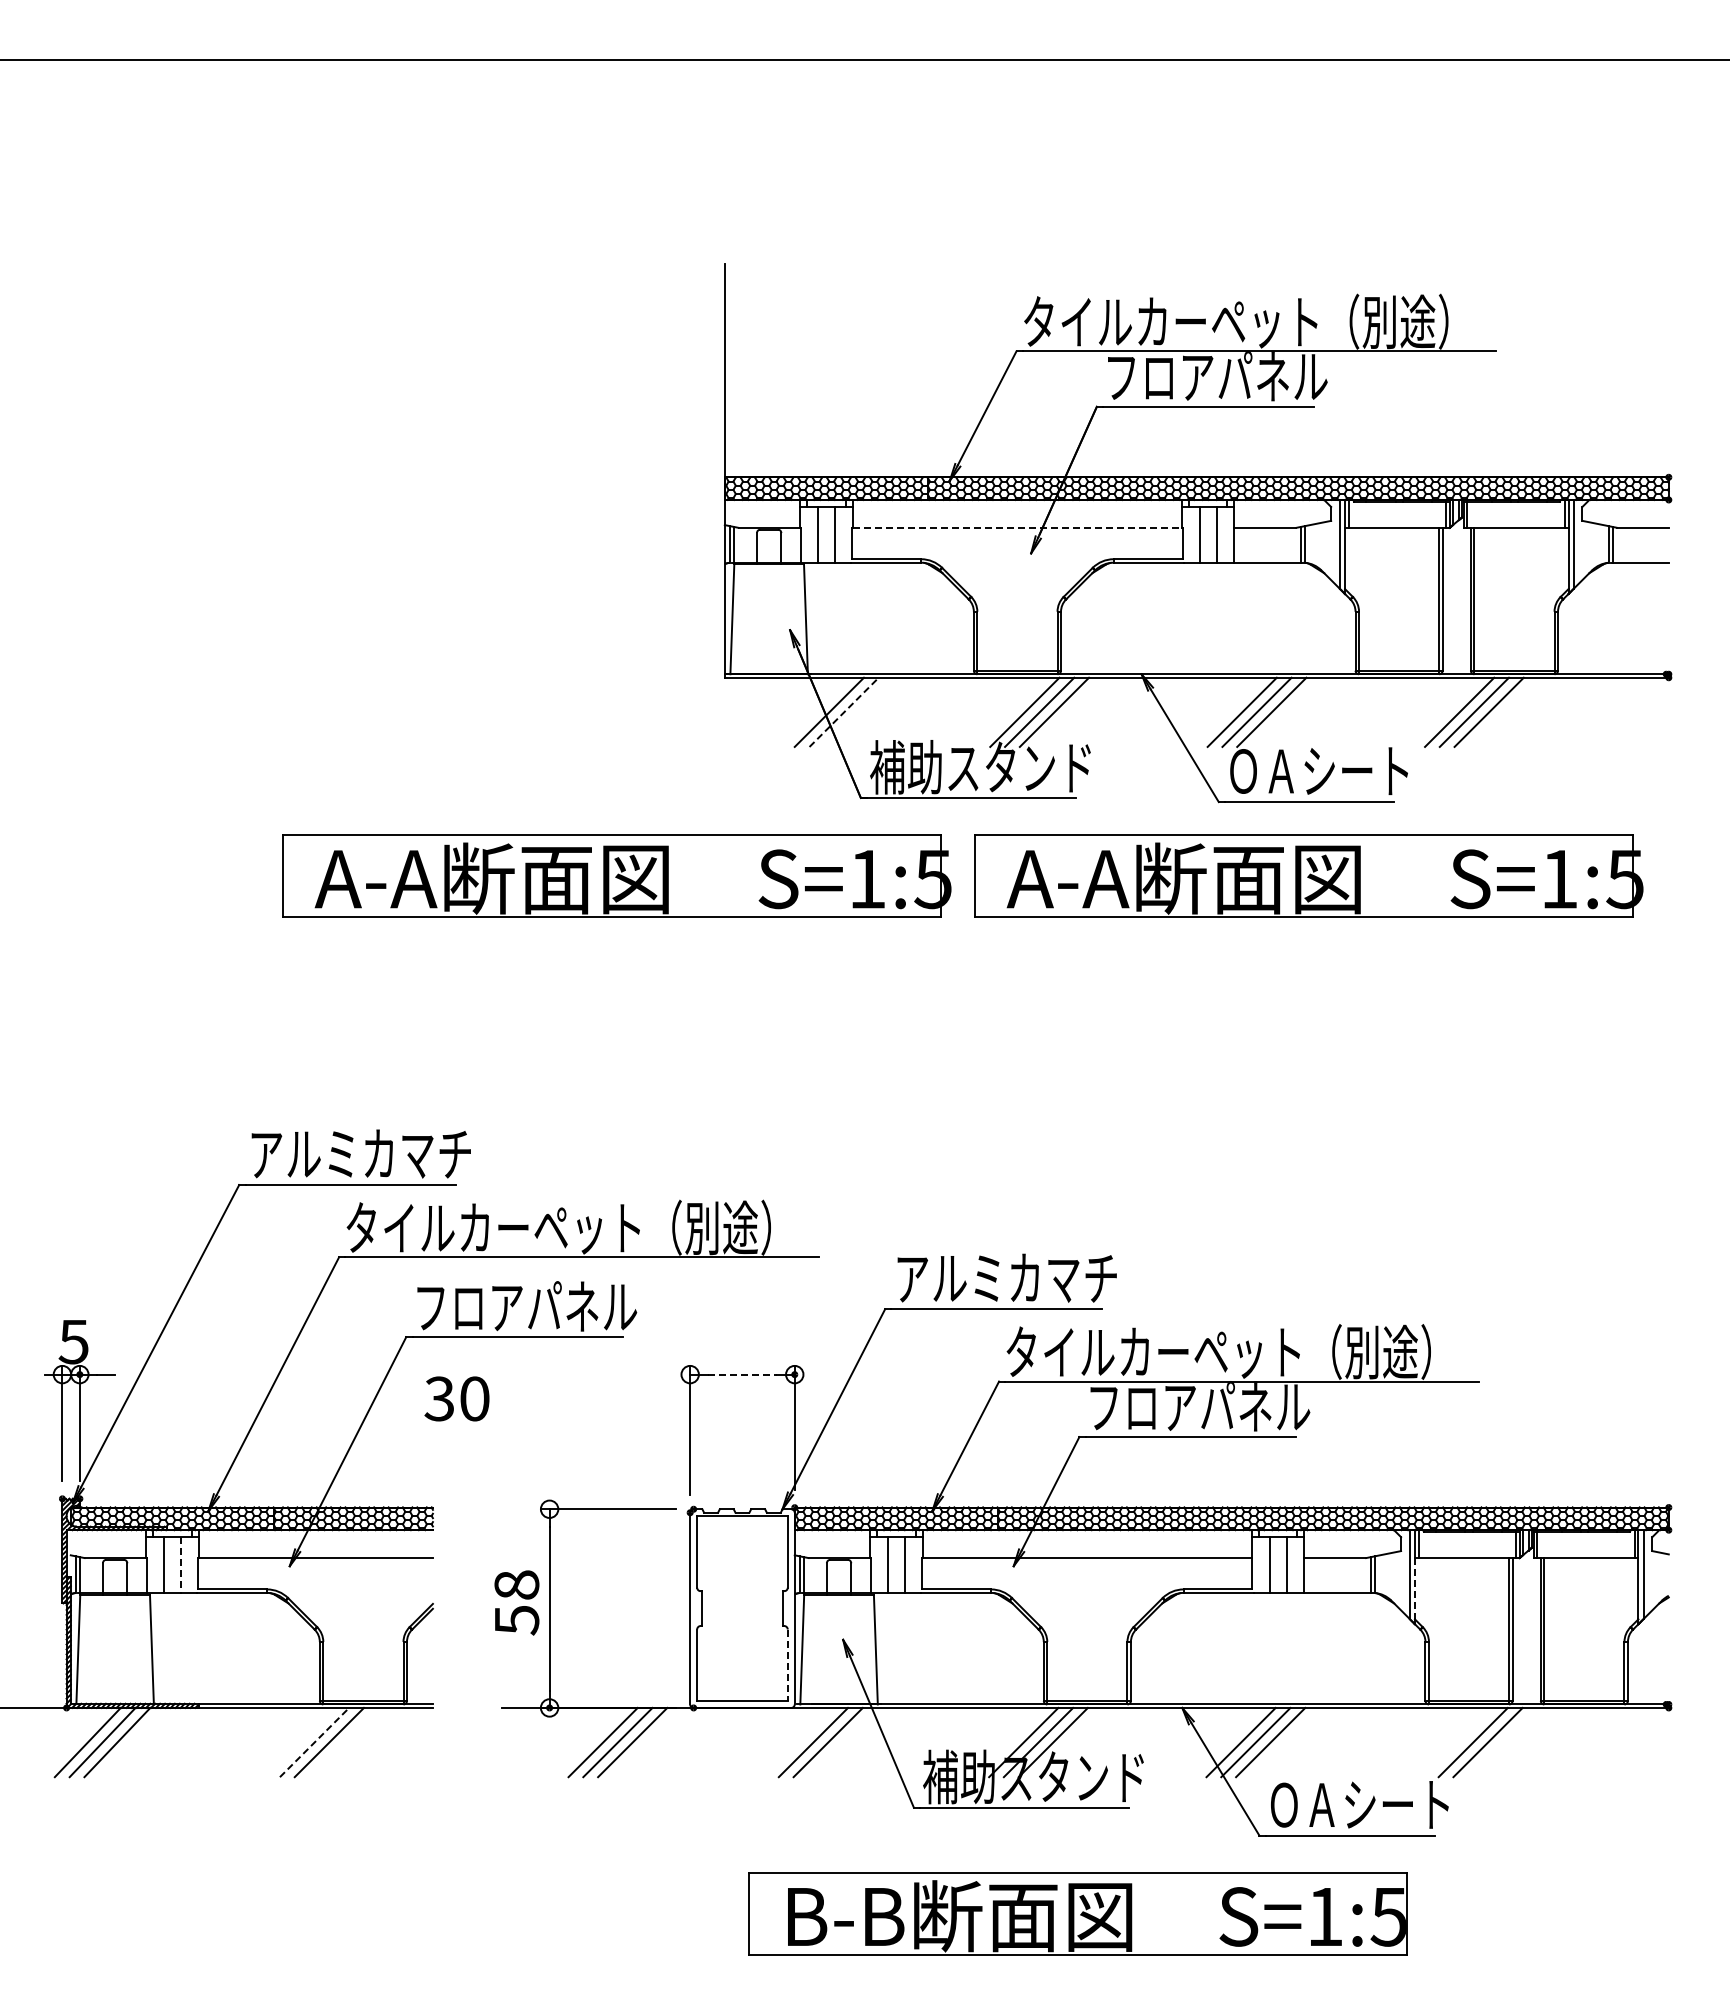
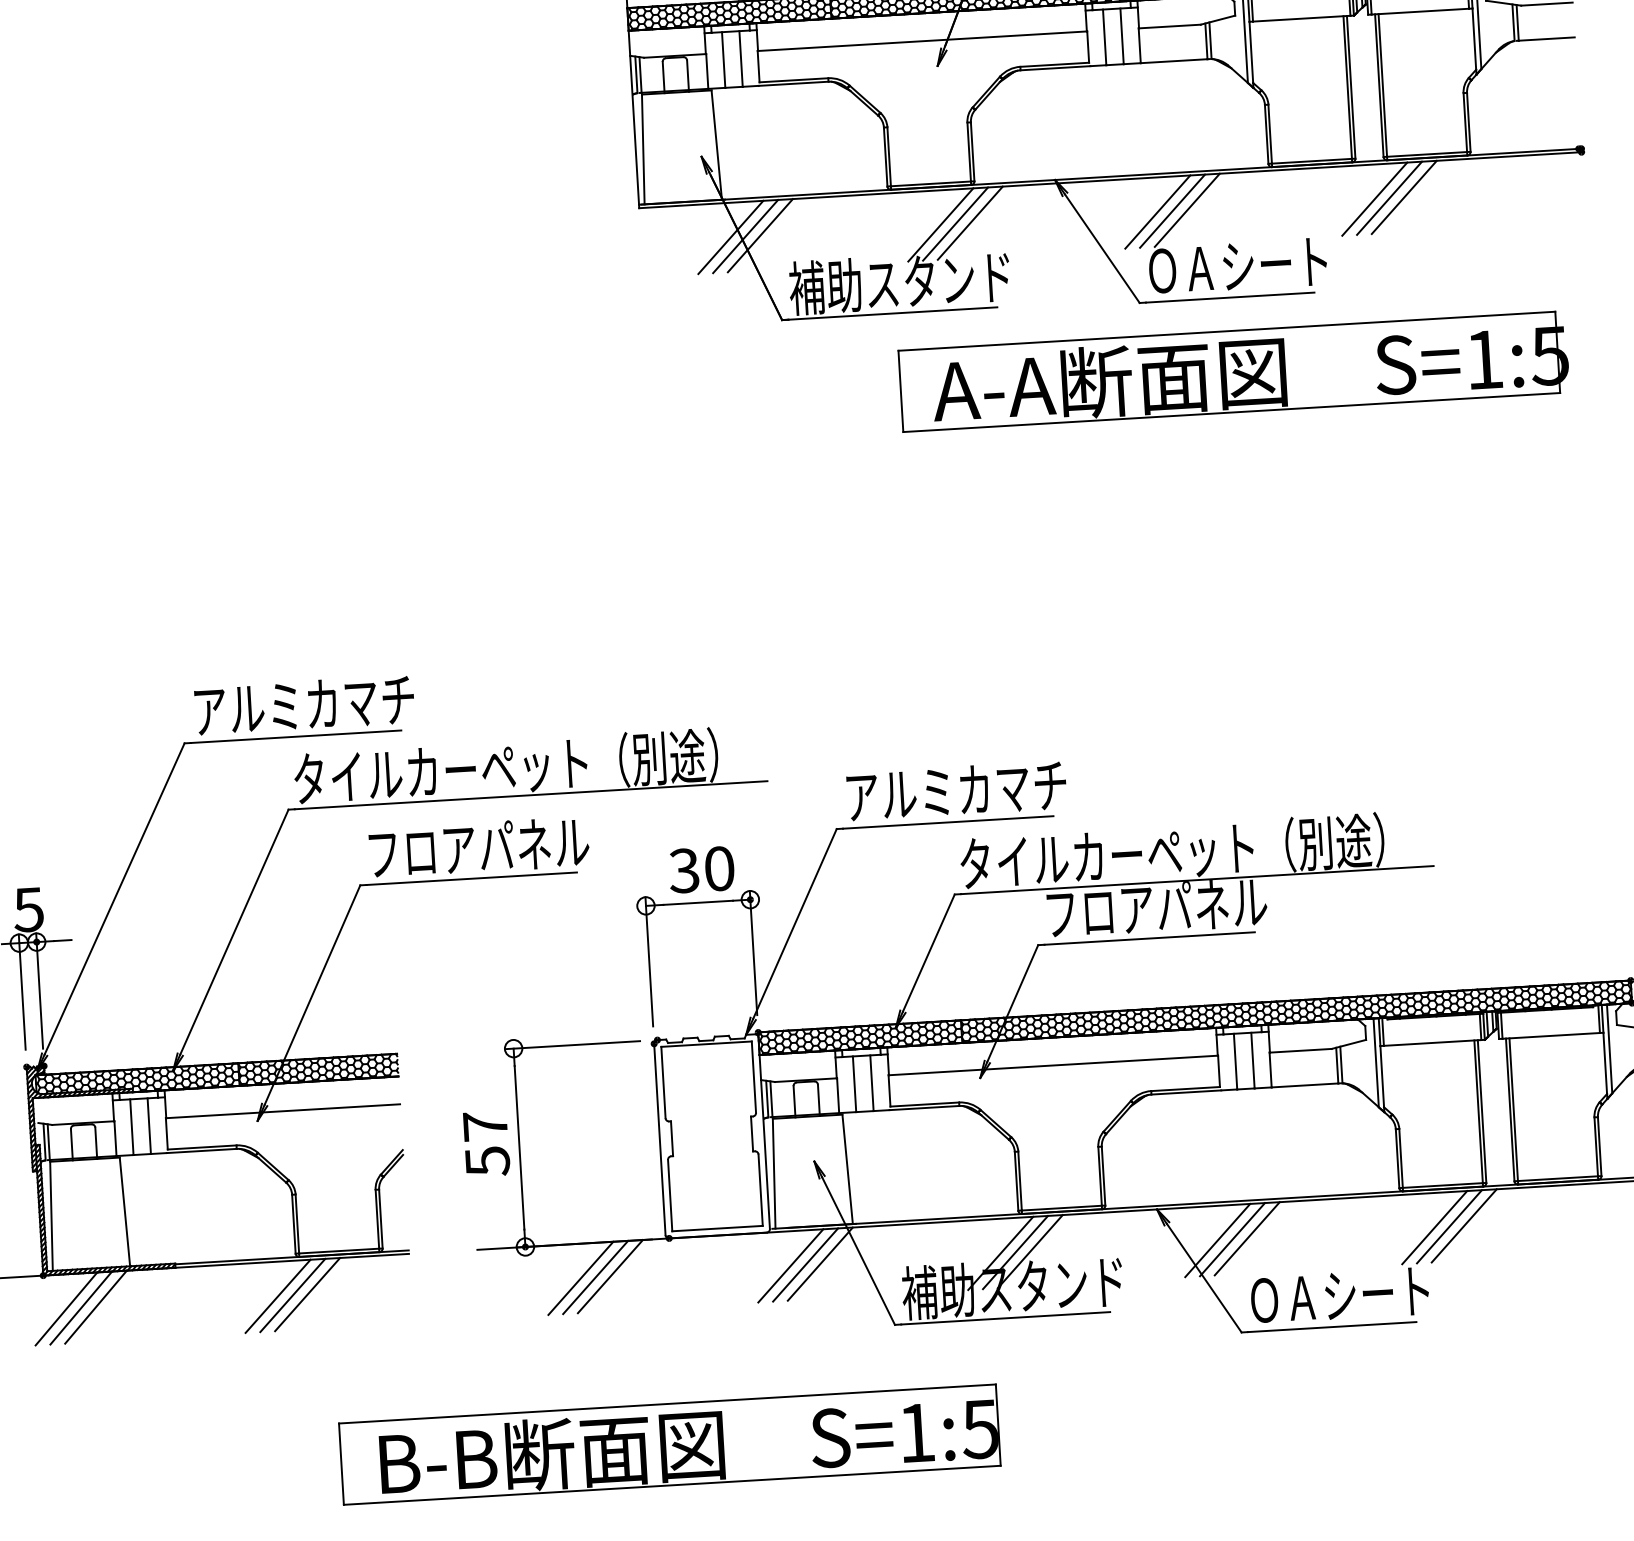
line: (1017, 527) -> (922, 40), dashed -> solid
line: (814, 711) -> (730, 236), added
line: (844, 712) -> (760, 235), dashed -> solid
part: (616, 875) -> (542, 412), removed
line: (742, 1374) -> (698, 902), dashed -> solid
text: (456, 1398) -> (701, 869), moved
line: (181, 1565) -> (149, 1126), dashed -> solid
text: (516, 1584) -> (485, 1125), 58 -> 57
line: (1415, 1588) -> (1382, 1076), dashed -> solid
line: (787, 1665) -> (760, 1190), dashed -> solid
line: (299, 1742) -> (277, 1296), added
line: (314, 1742) -> (292, 1295), dashed -> solid
line: (842, 1742) -> (819, 1264), added
line: (1458, 1742) -> (1434, 1227), added
part: (1077, 1913) -> (669, 1444), moved

